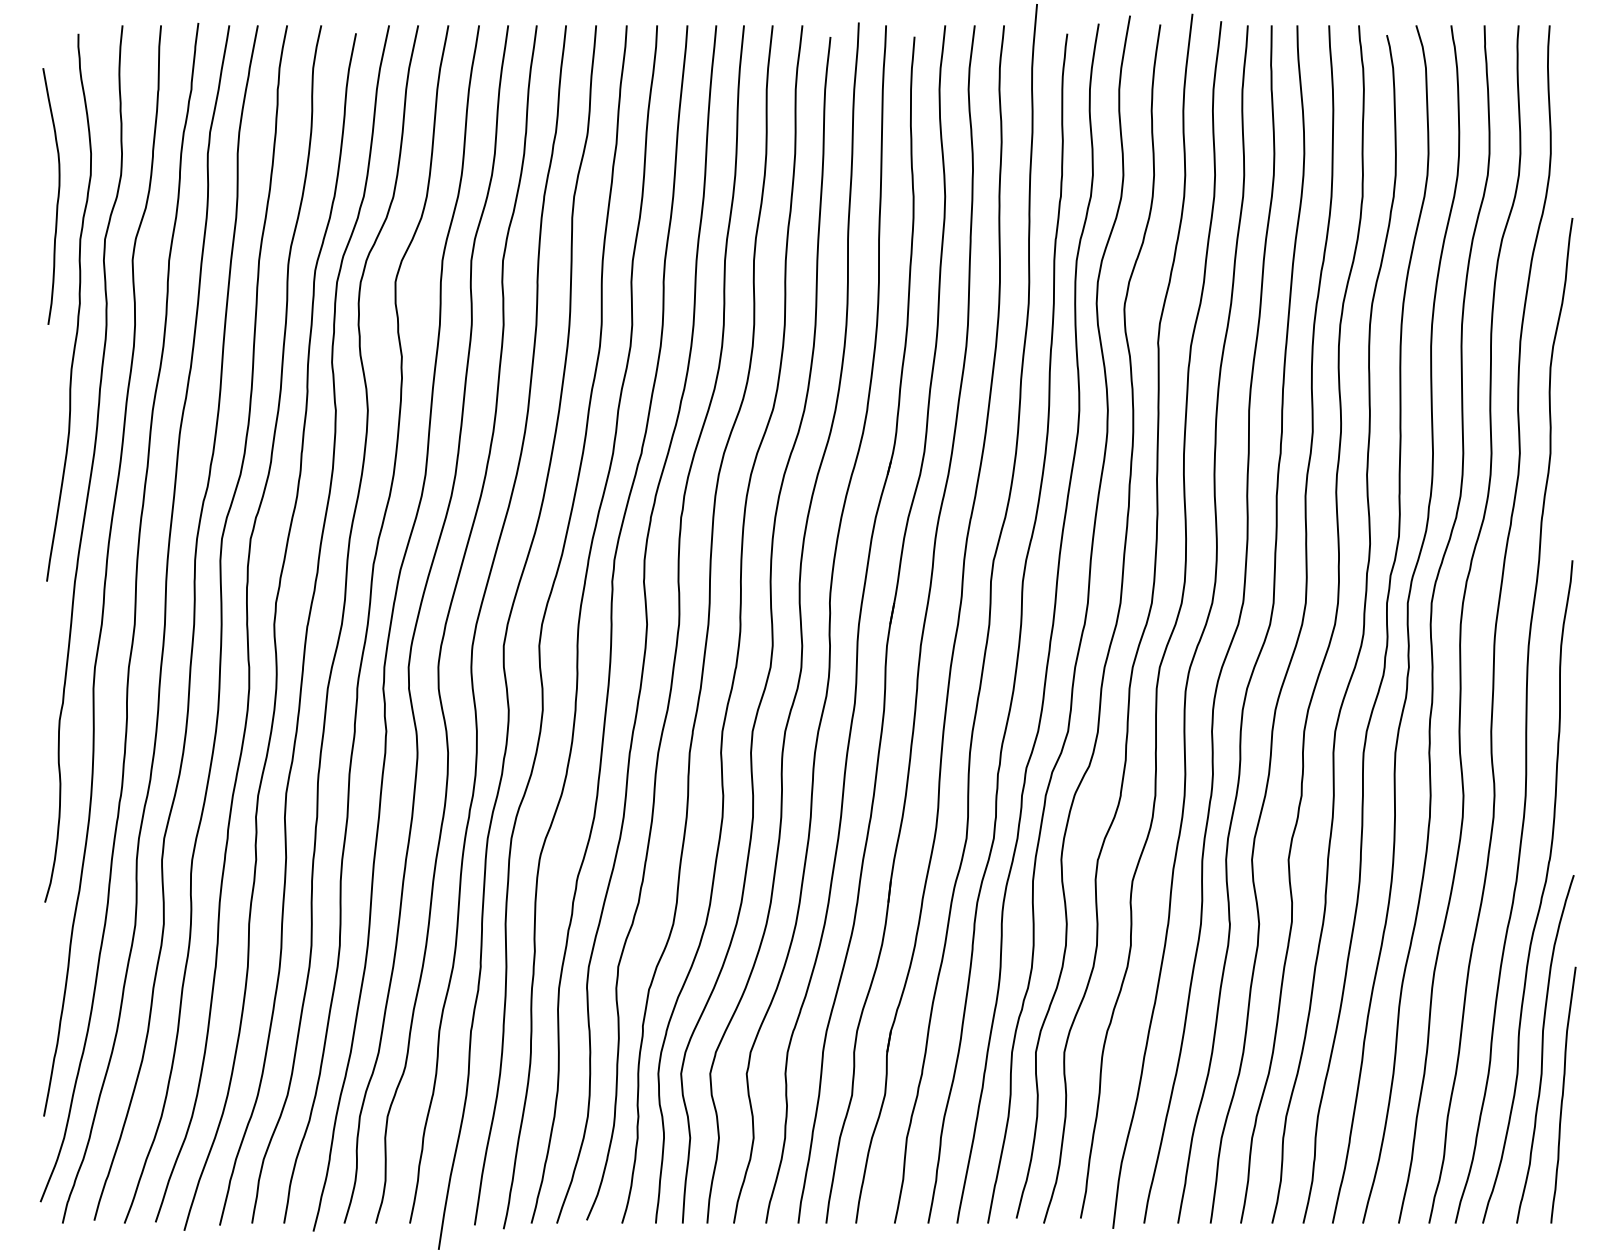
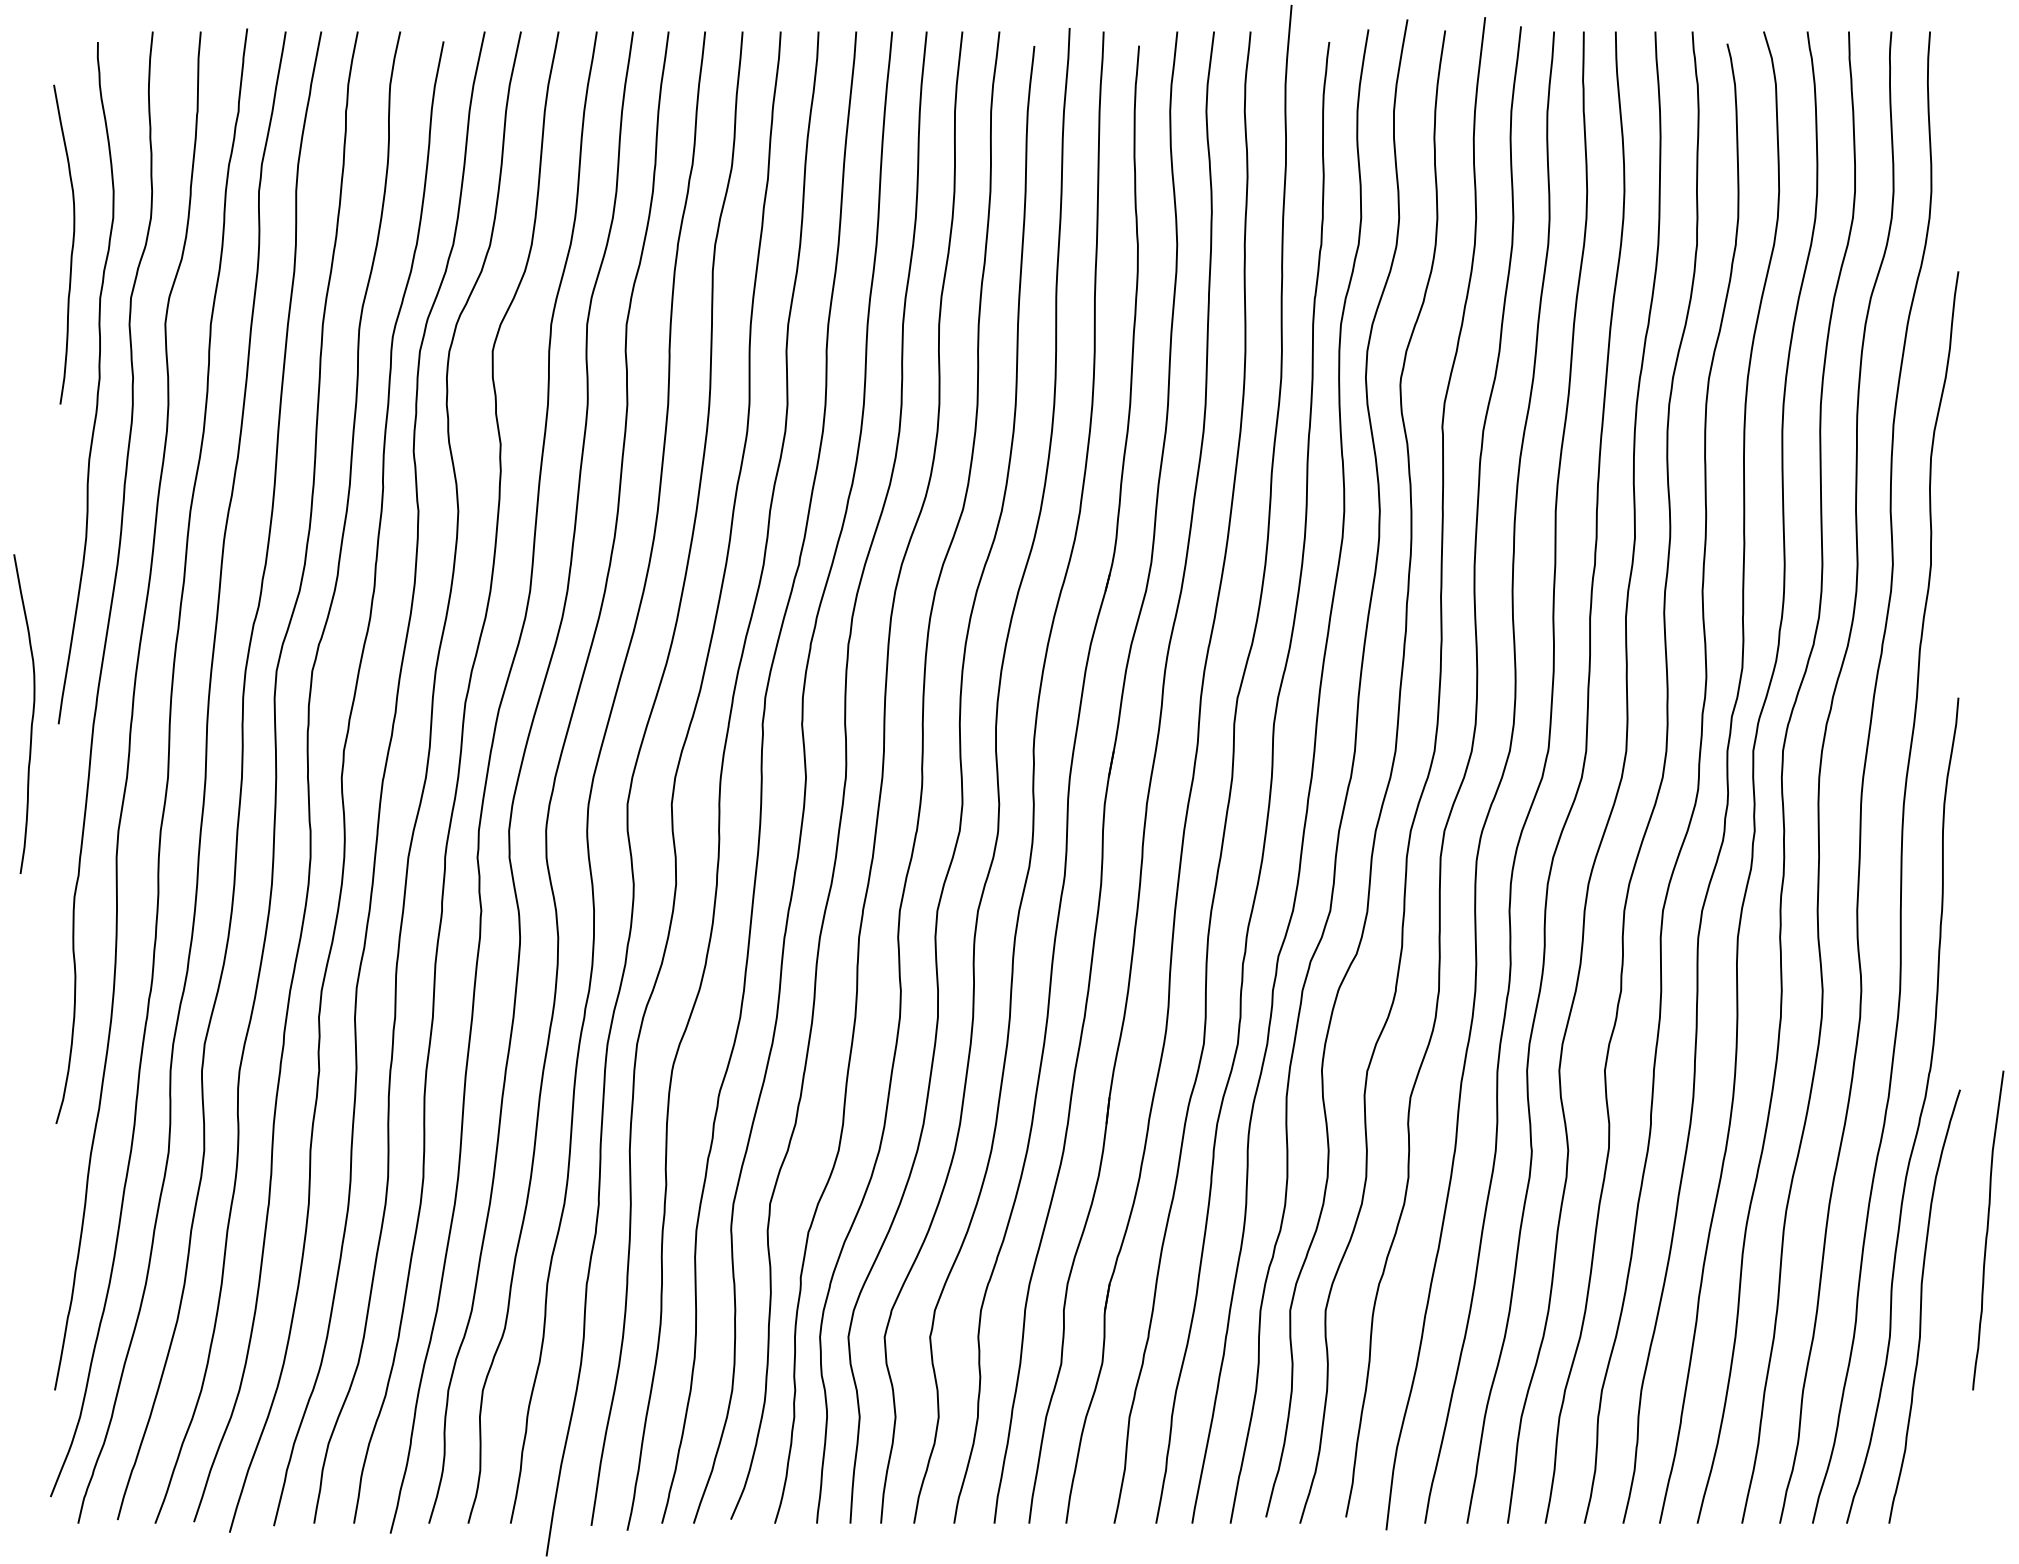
curve: (25, 573) -> (31, 714), added
curve: (1563, 1094) -> (1988, 1229), moved

